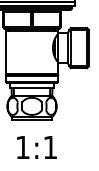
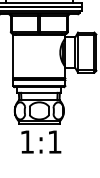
text: (37, 146) -> (41, 141), moved

